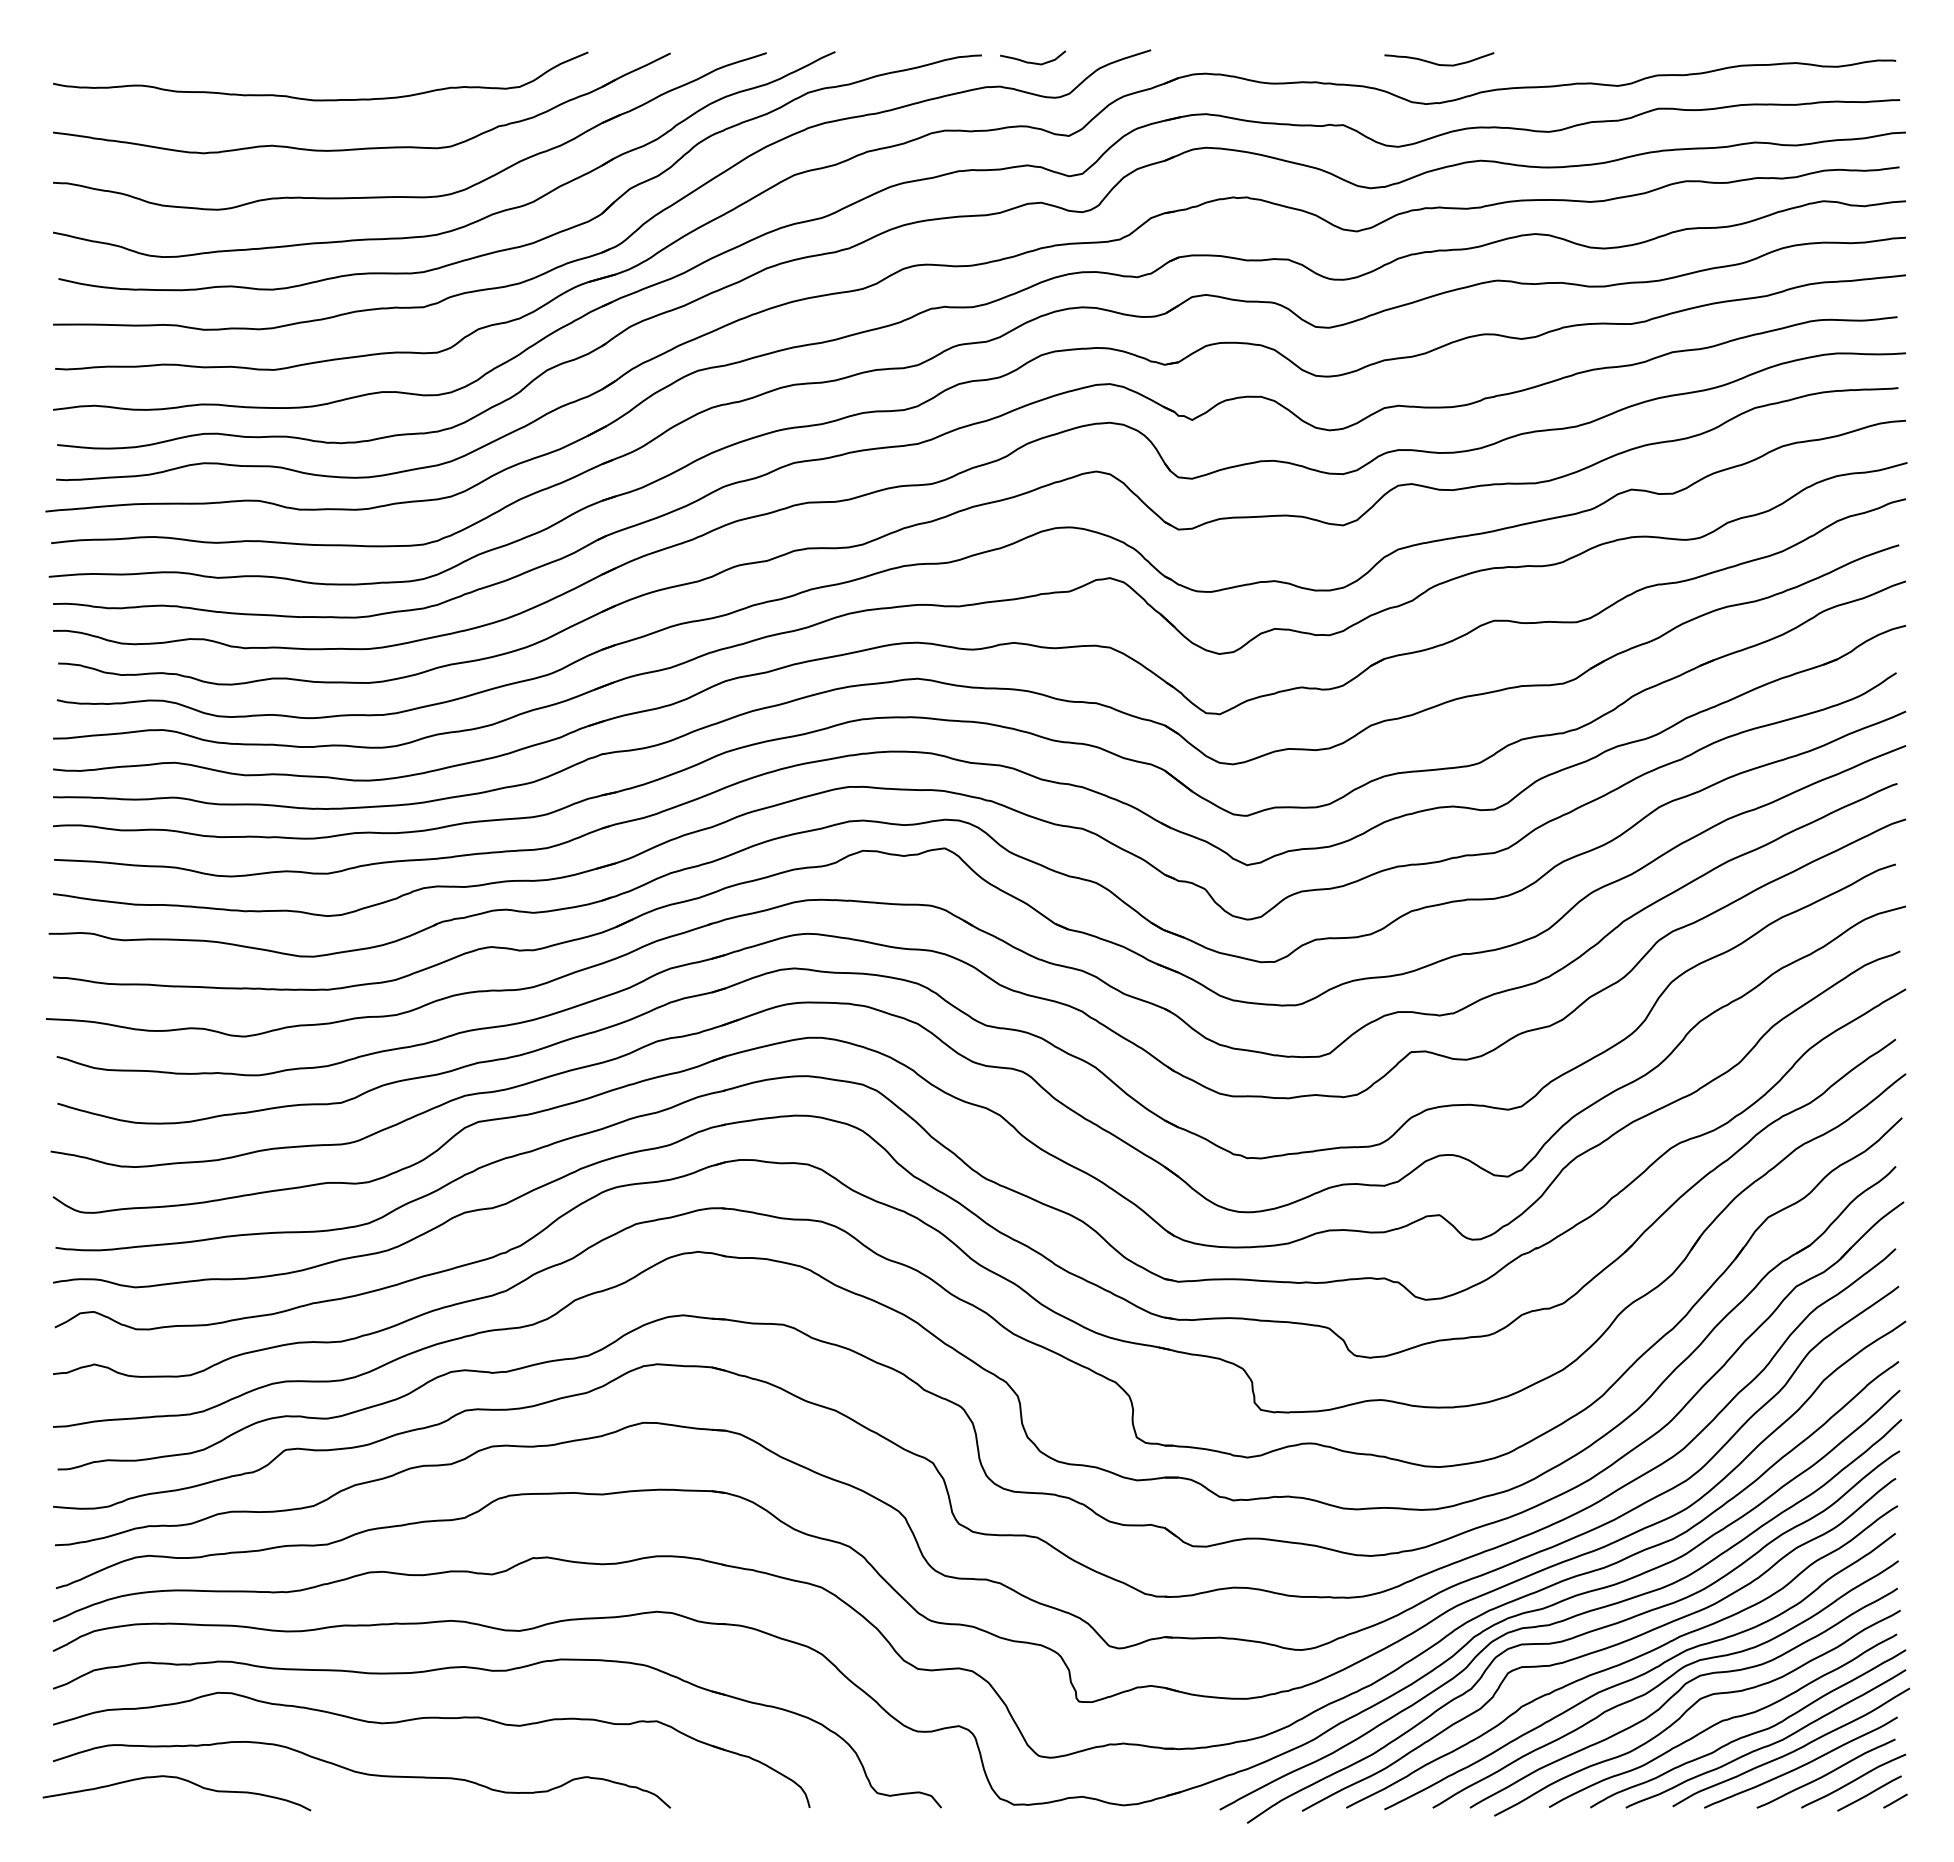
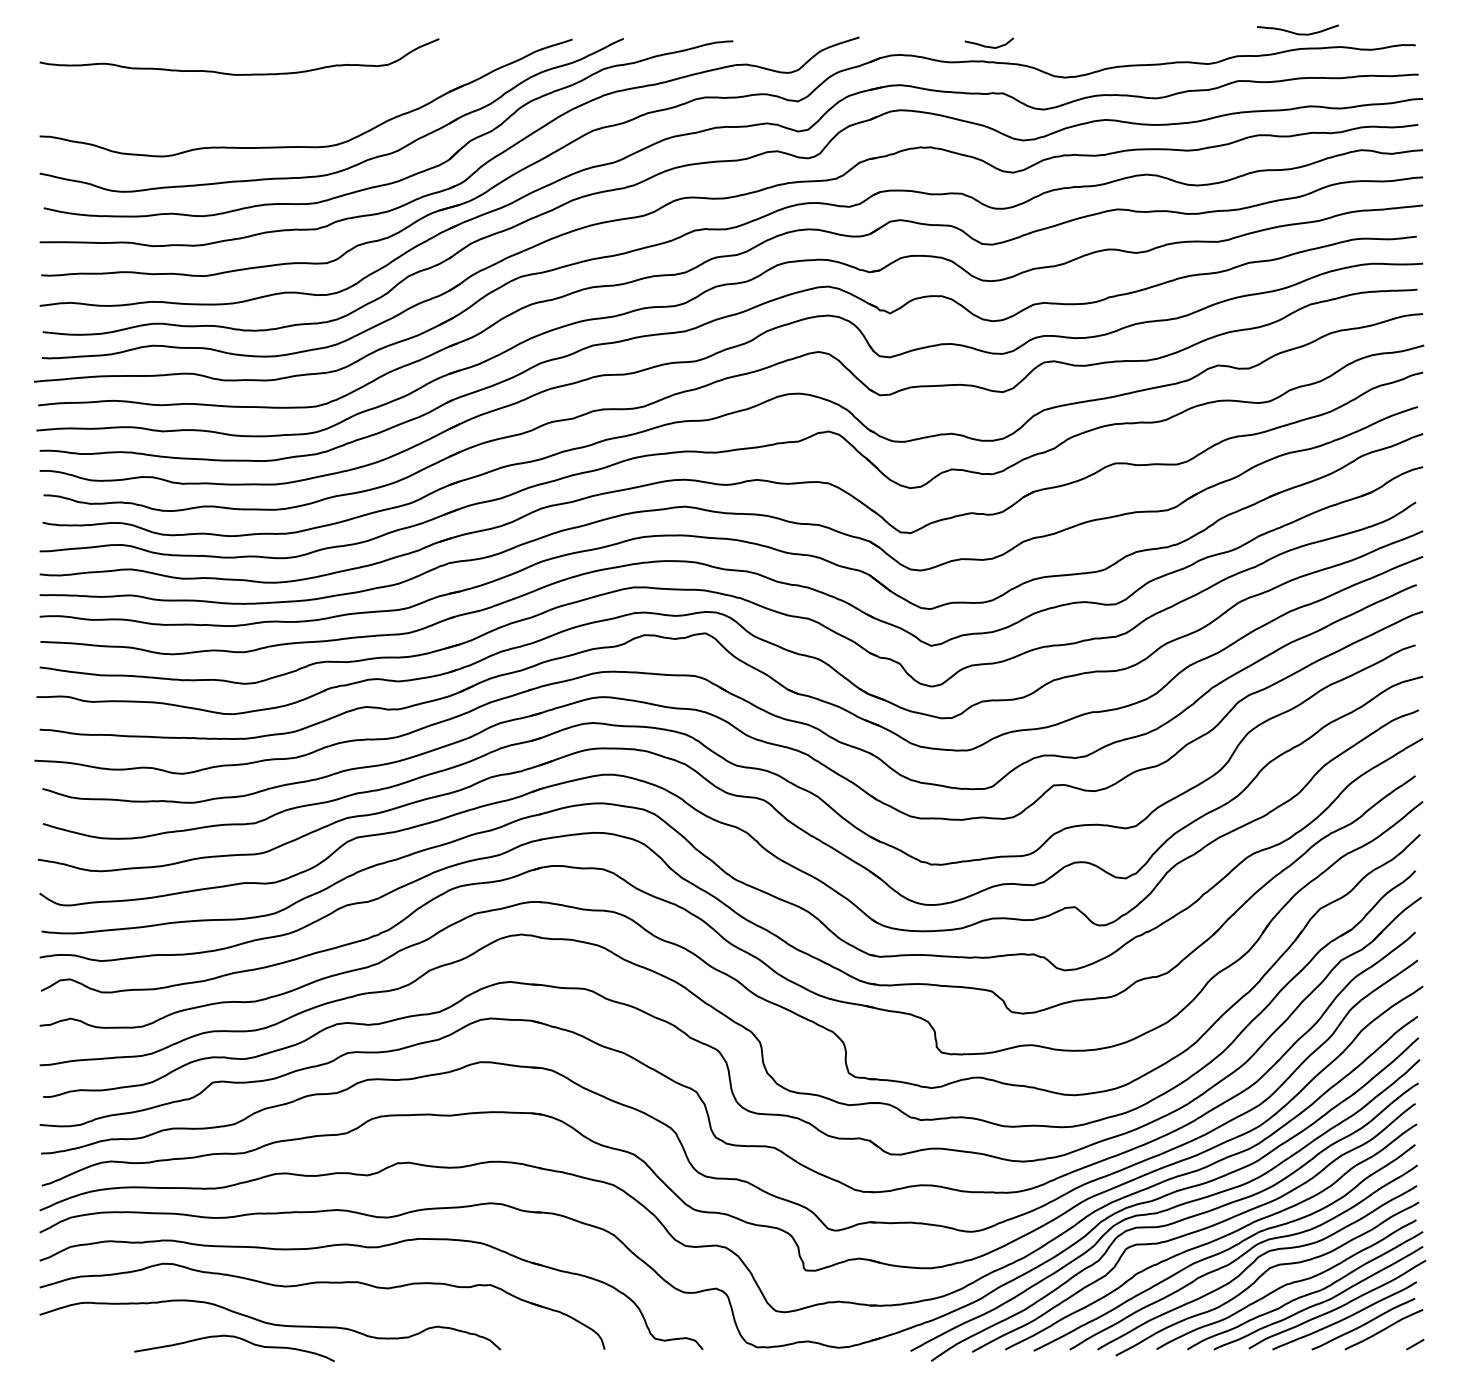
curve: (1030, 61) -> (987, 45), moved
curve: (1438, 63) -> (1297, 33), moved
part: (364, 147) -> (272, 110), removed
curve: (179, 1779) -> (236, 1338), moved
line: (1869, 1793) -> (1395, 1338), removed

